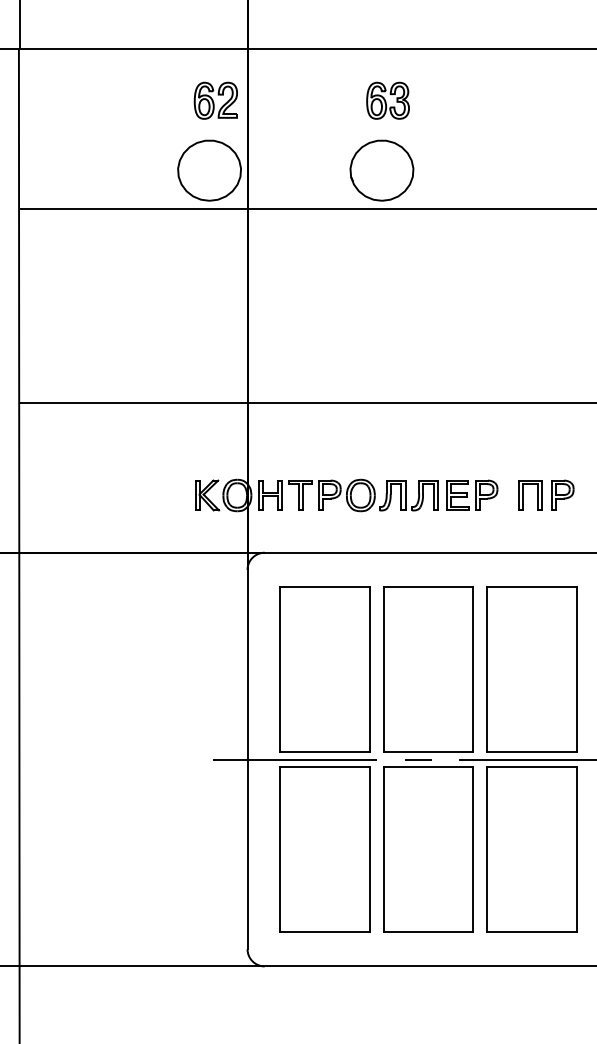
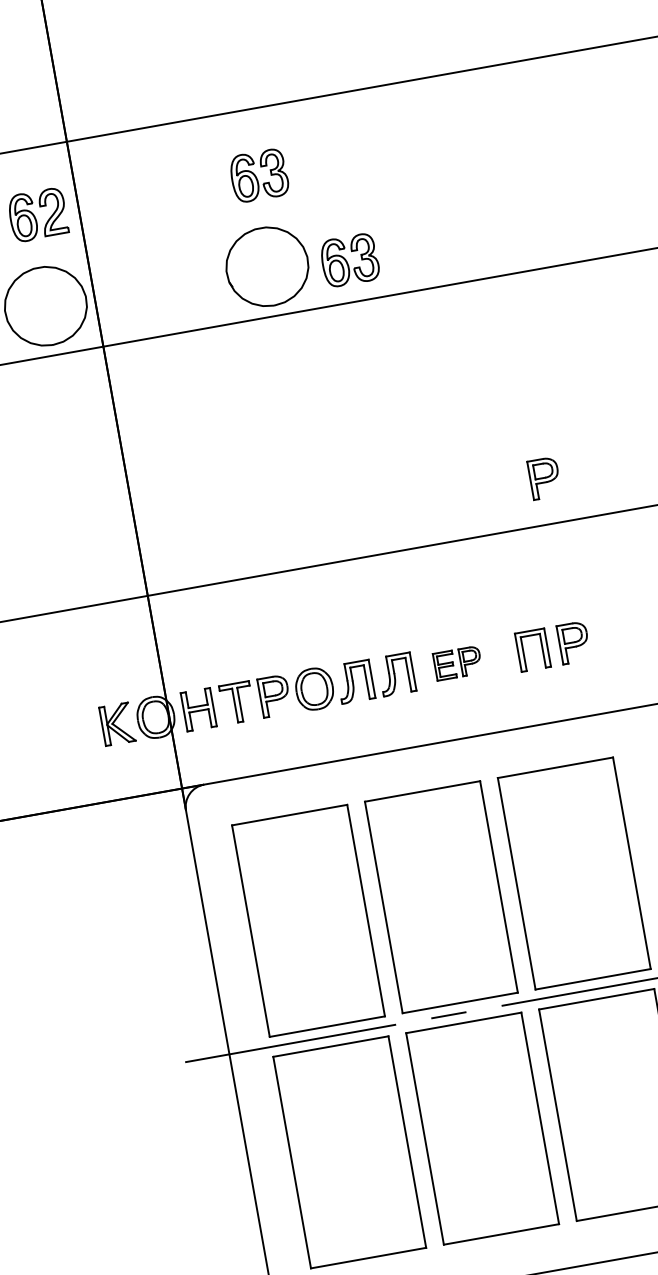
part: (444, 176) -> (349, 260), added
part: (562, 366) -> (544, 477), added
part: (472, 494) -> (457, 662), size x0.7

